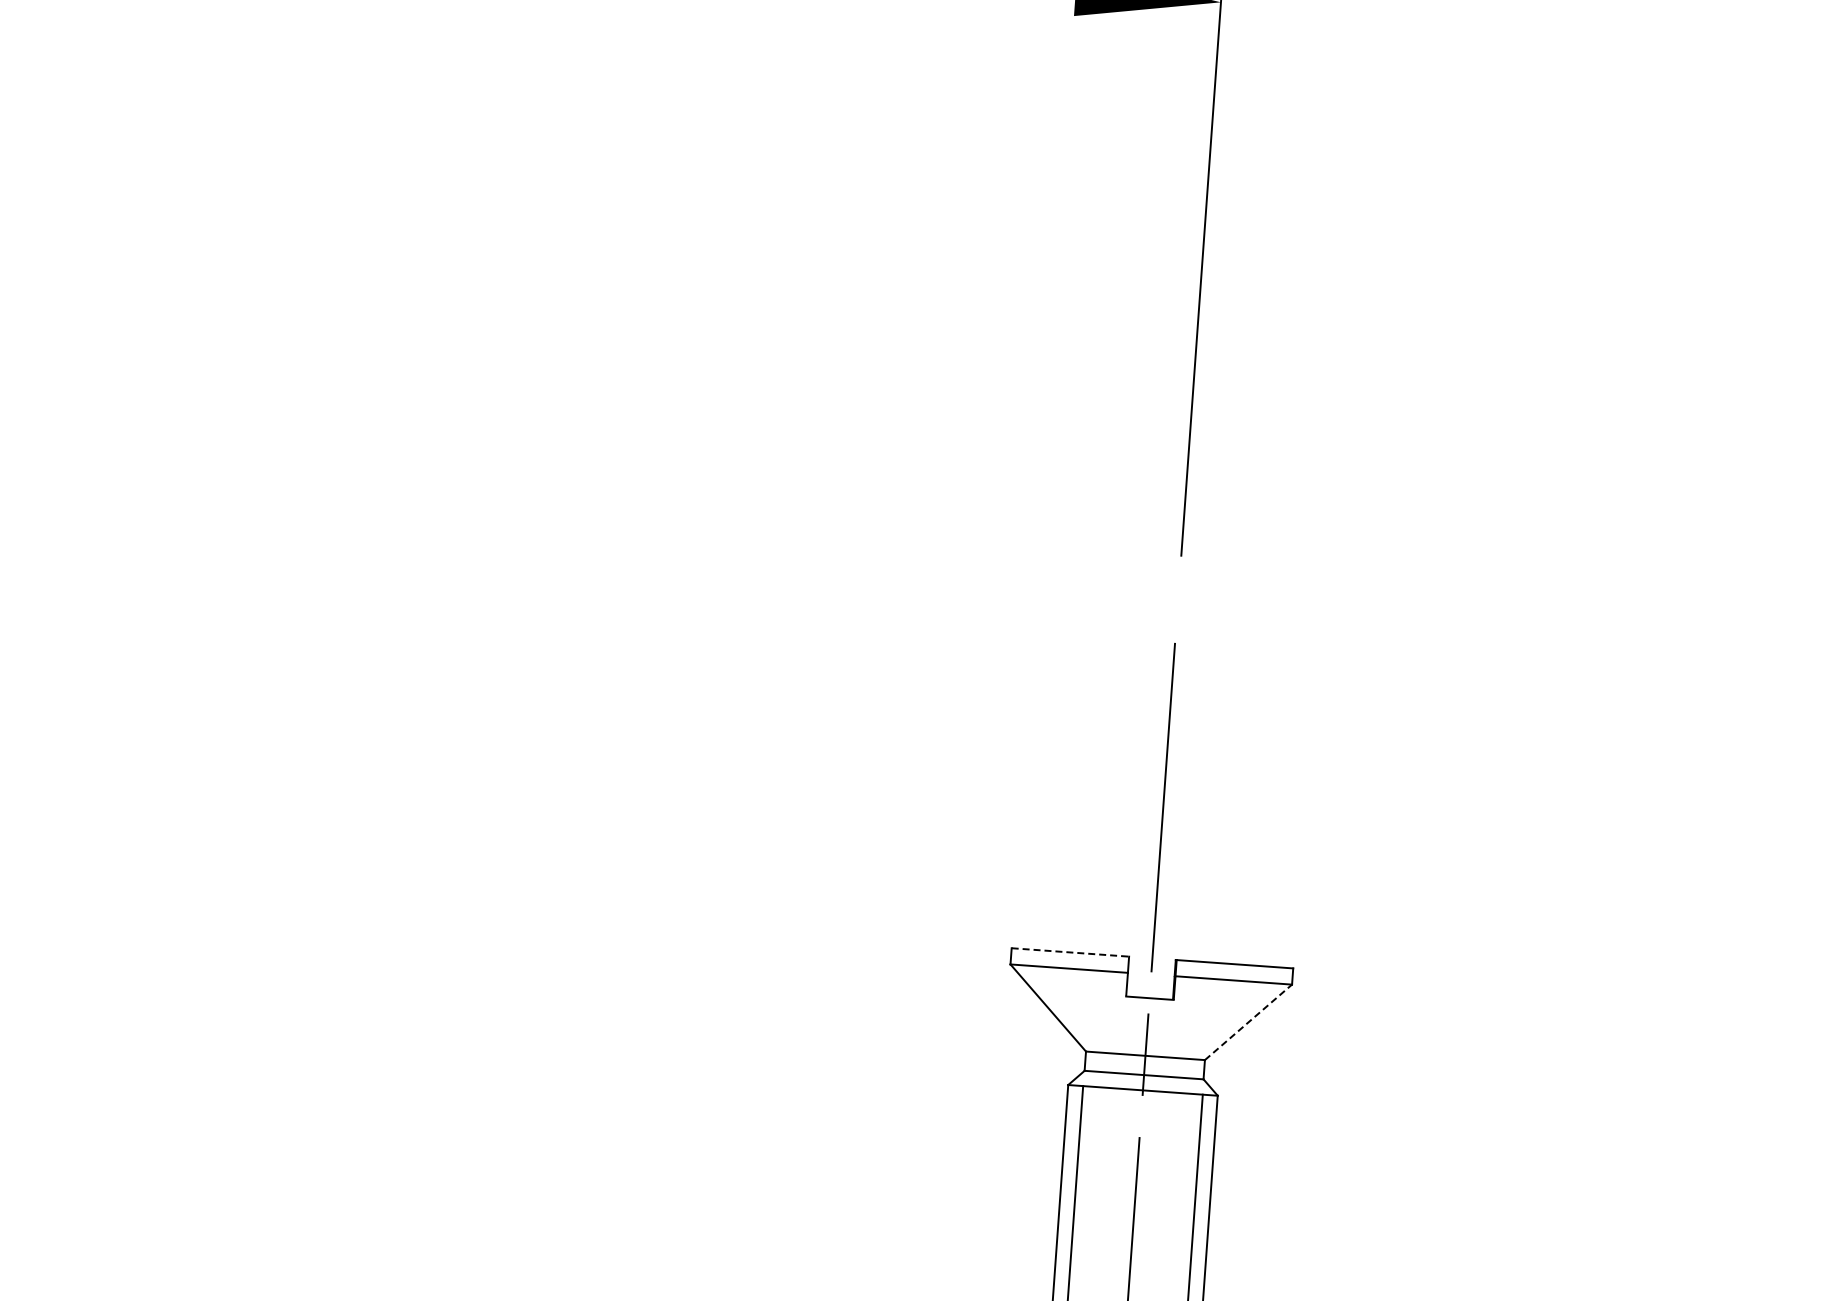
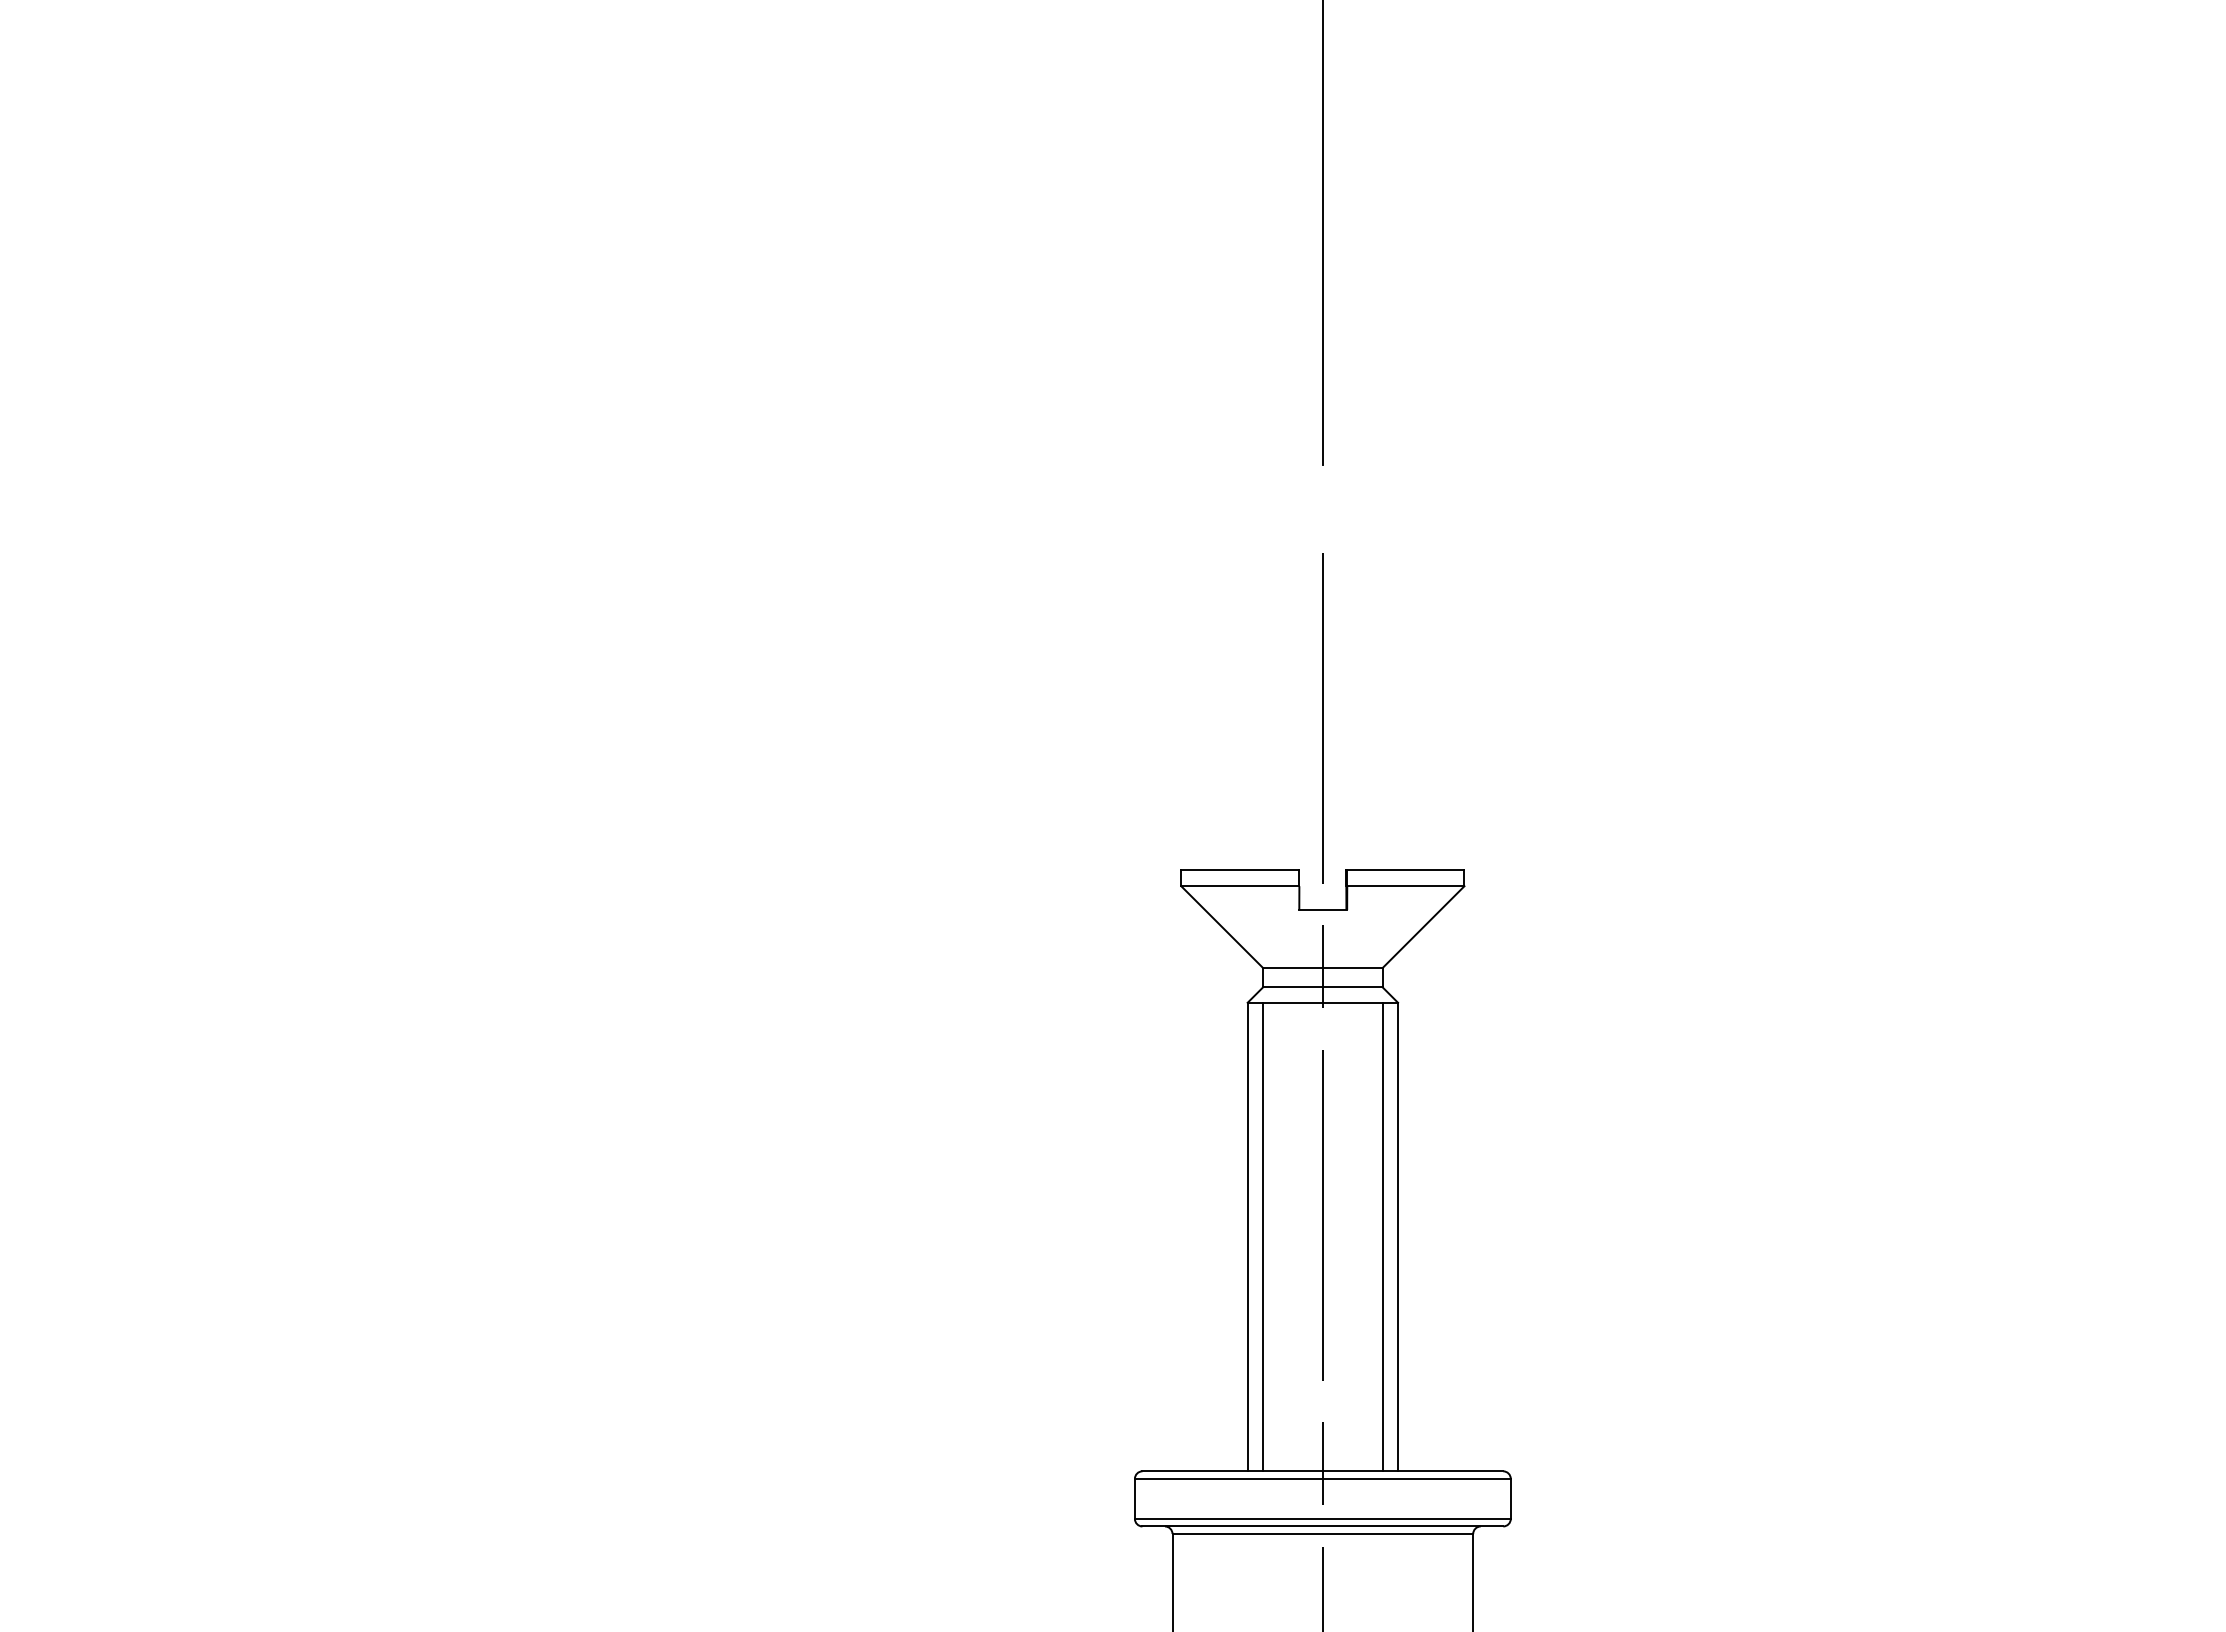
line: (1070, 952) -> (1240, 869), dashed -> solid
line: (1248, 1022) -> (1423, 927), dashed -> solid

